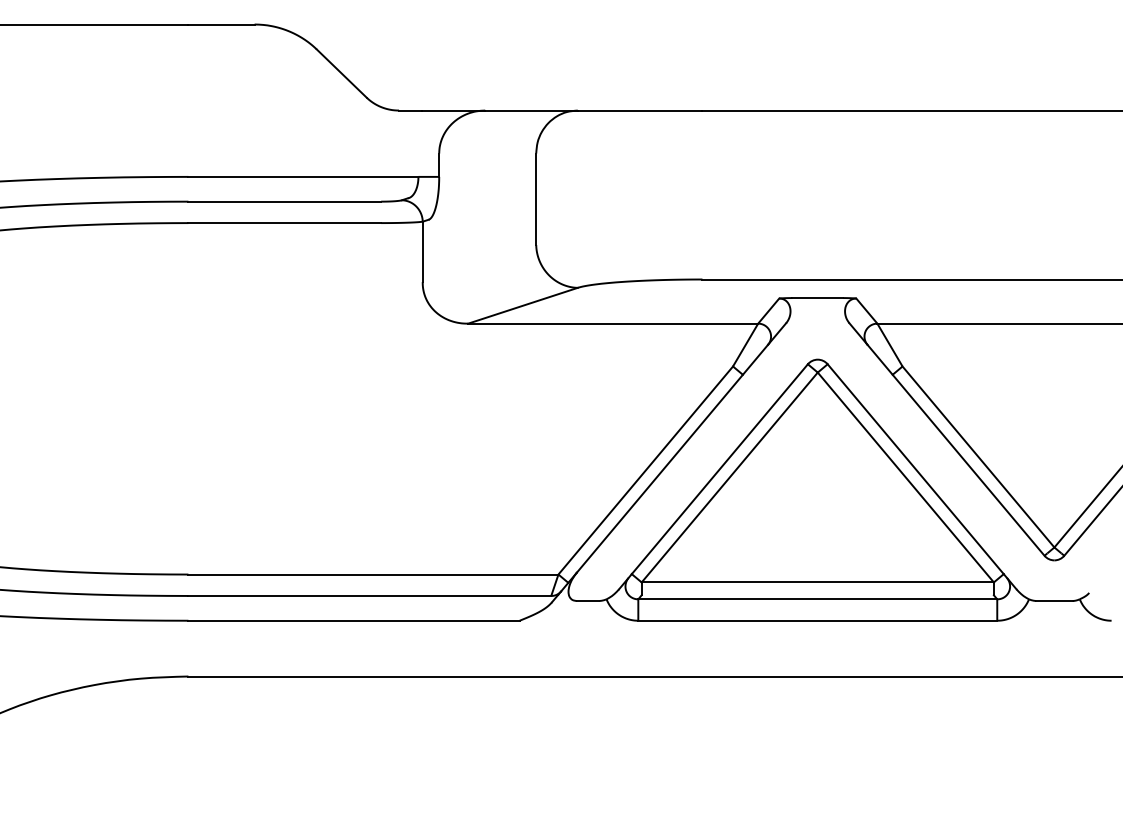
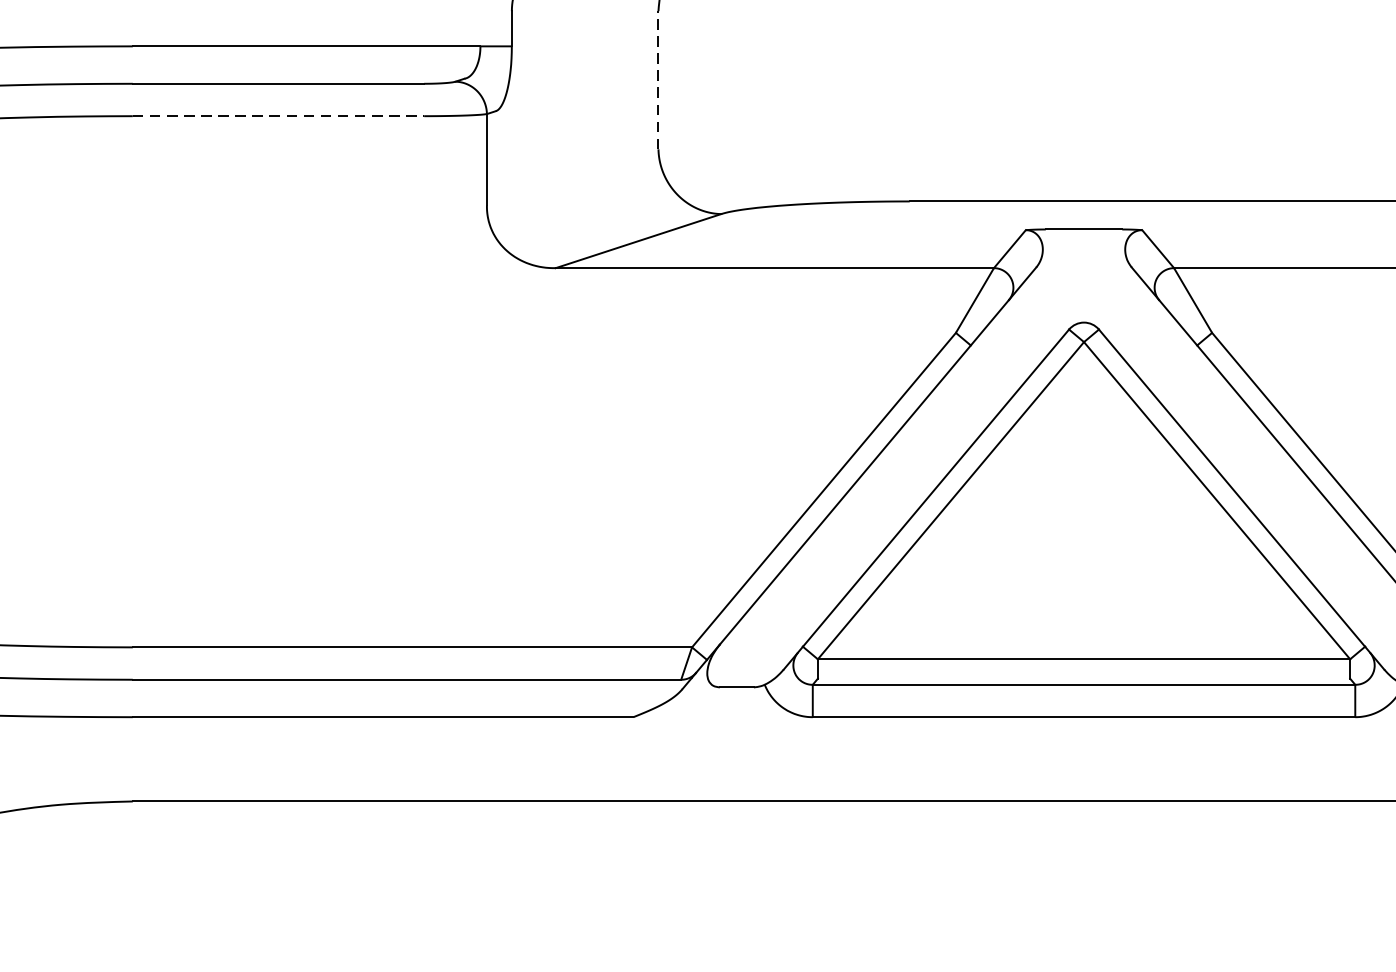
line: (536, 199) -> (658, 80), solid -> dashed
line: (285, 223) -> (279, 116), solid -> dashed

